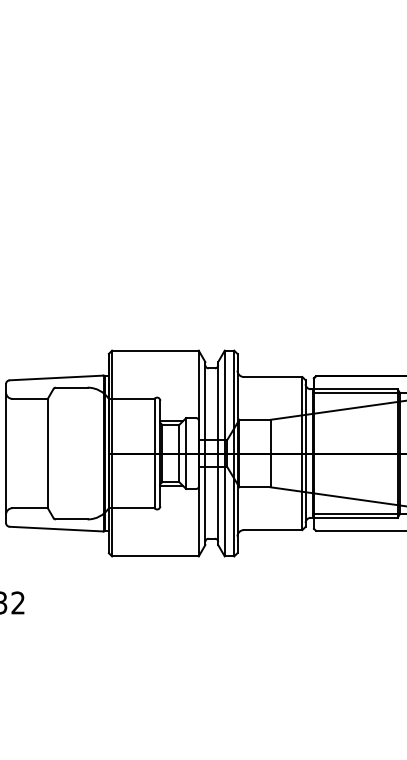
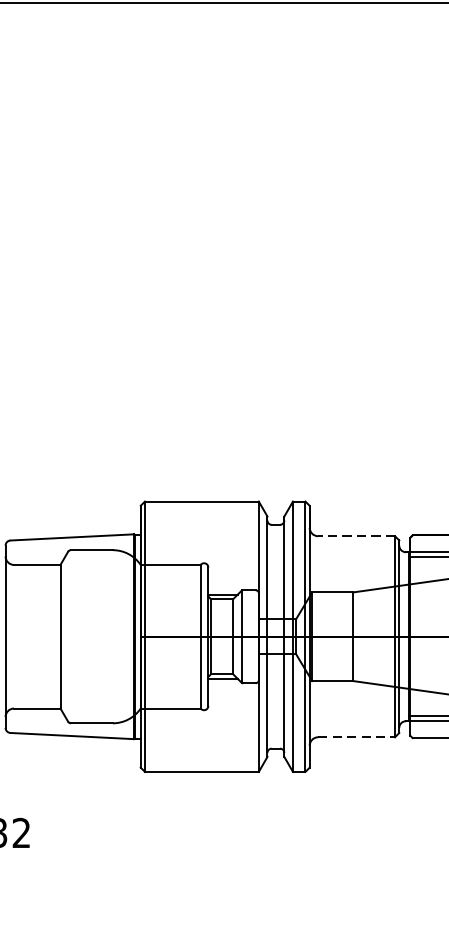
line: (272, 377) -> (355, 536), solid -> dashed
line: (273, 530) -> (356, 737), solid -> dashed

